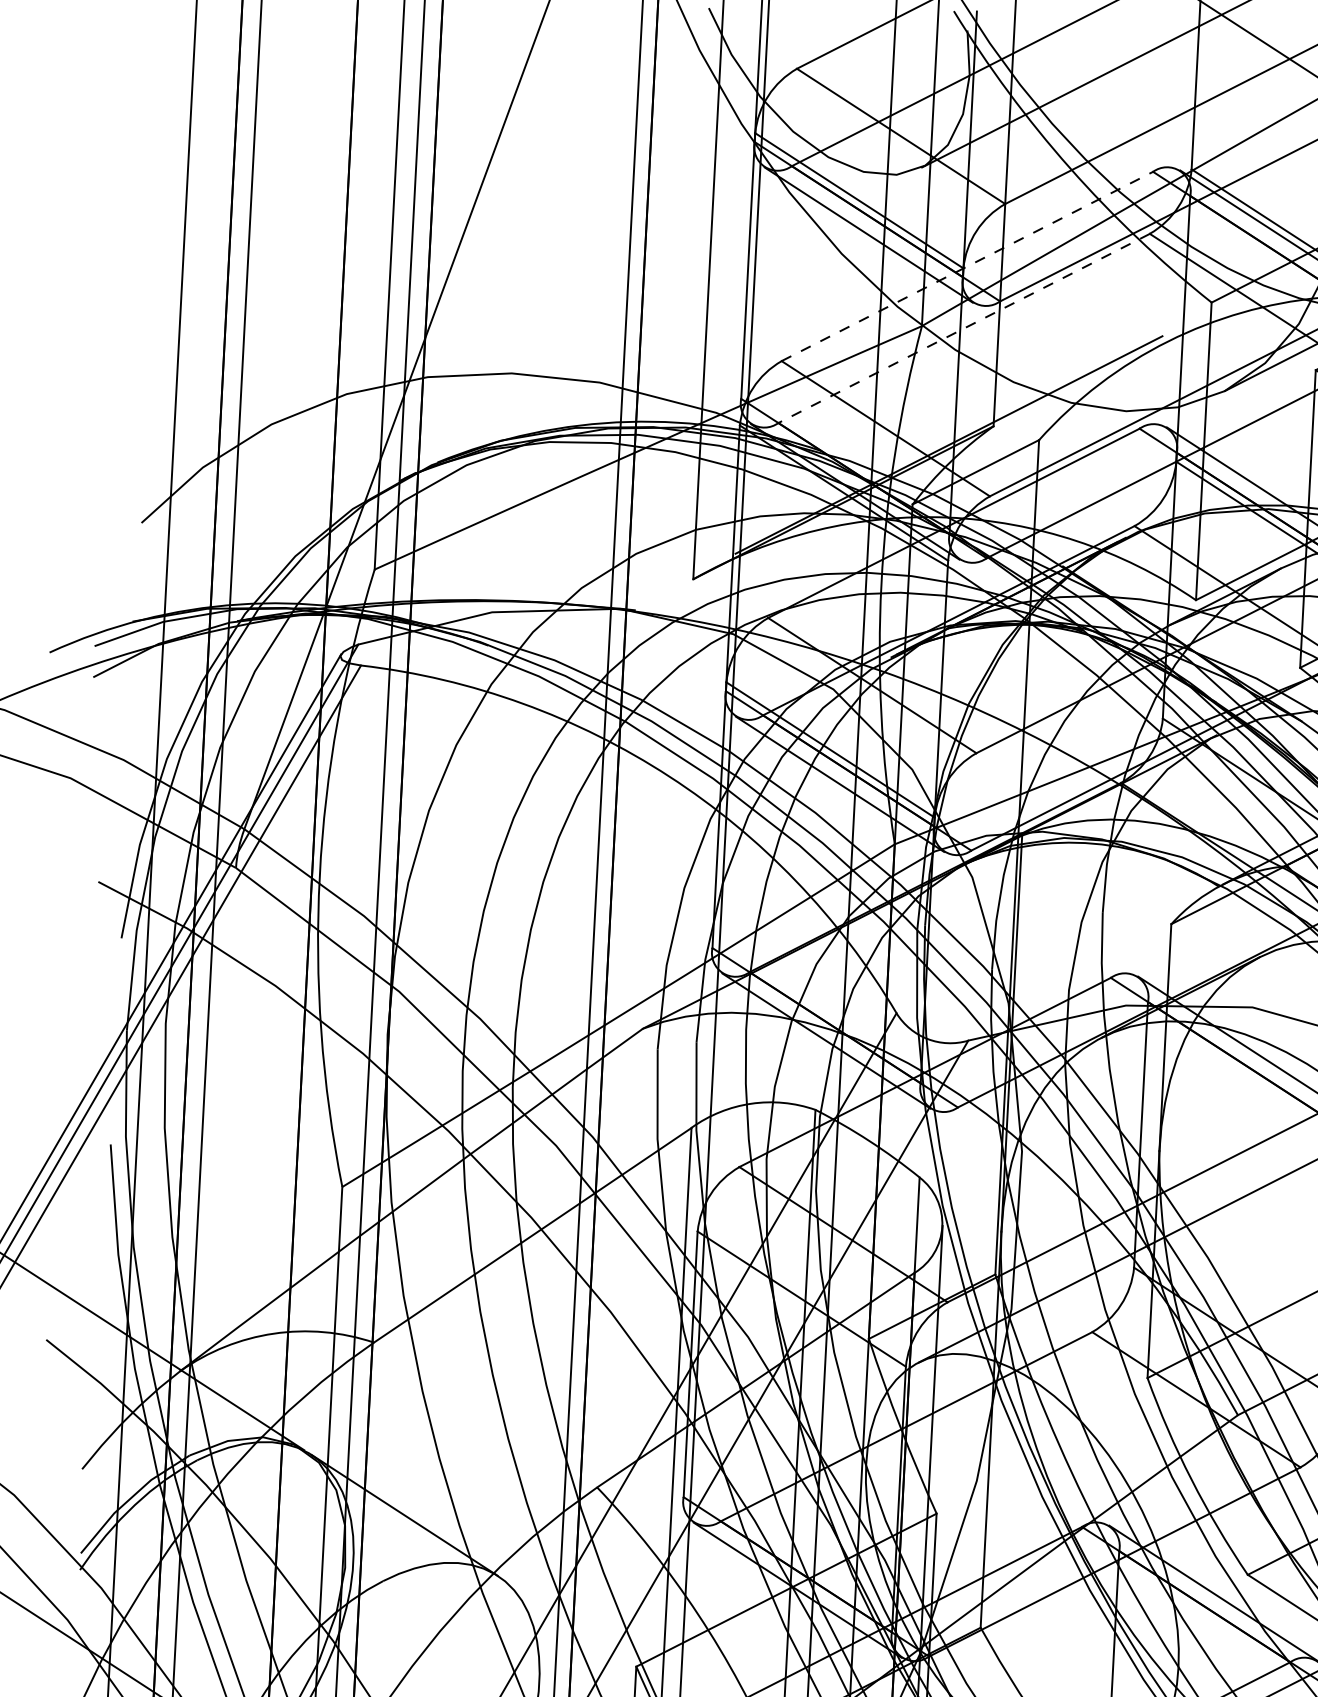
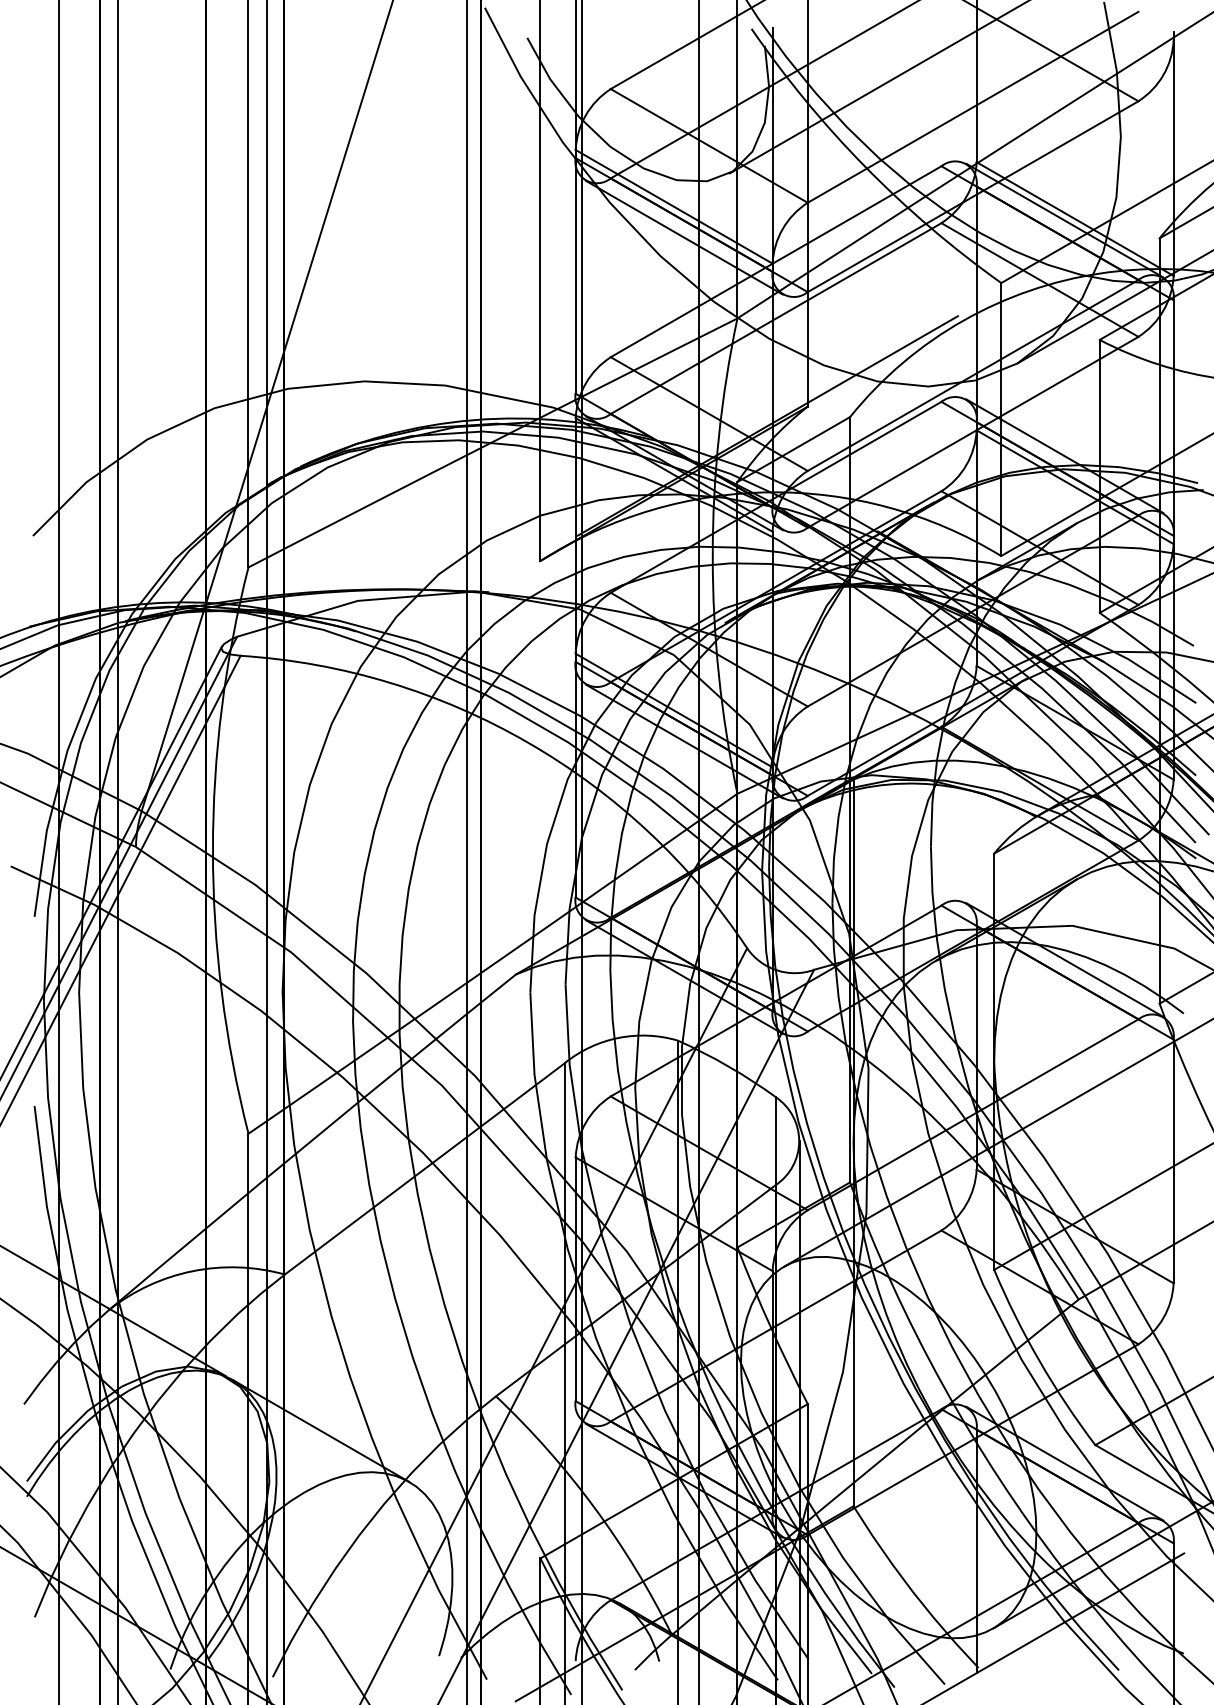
line: (967, 266) -> (776, 261), dashed -> solid
line: (964, 328) -> (776, 318), dashed -> solid

